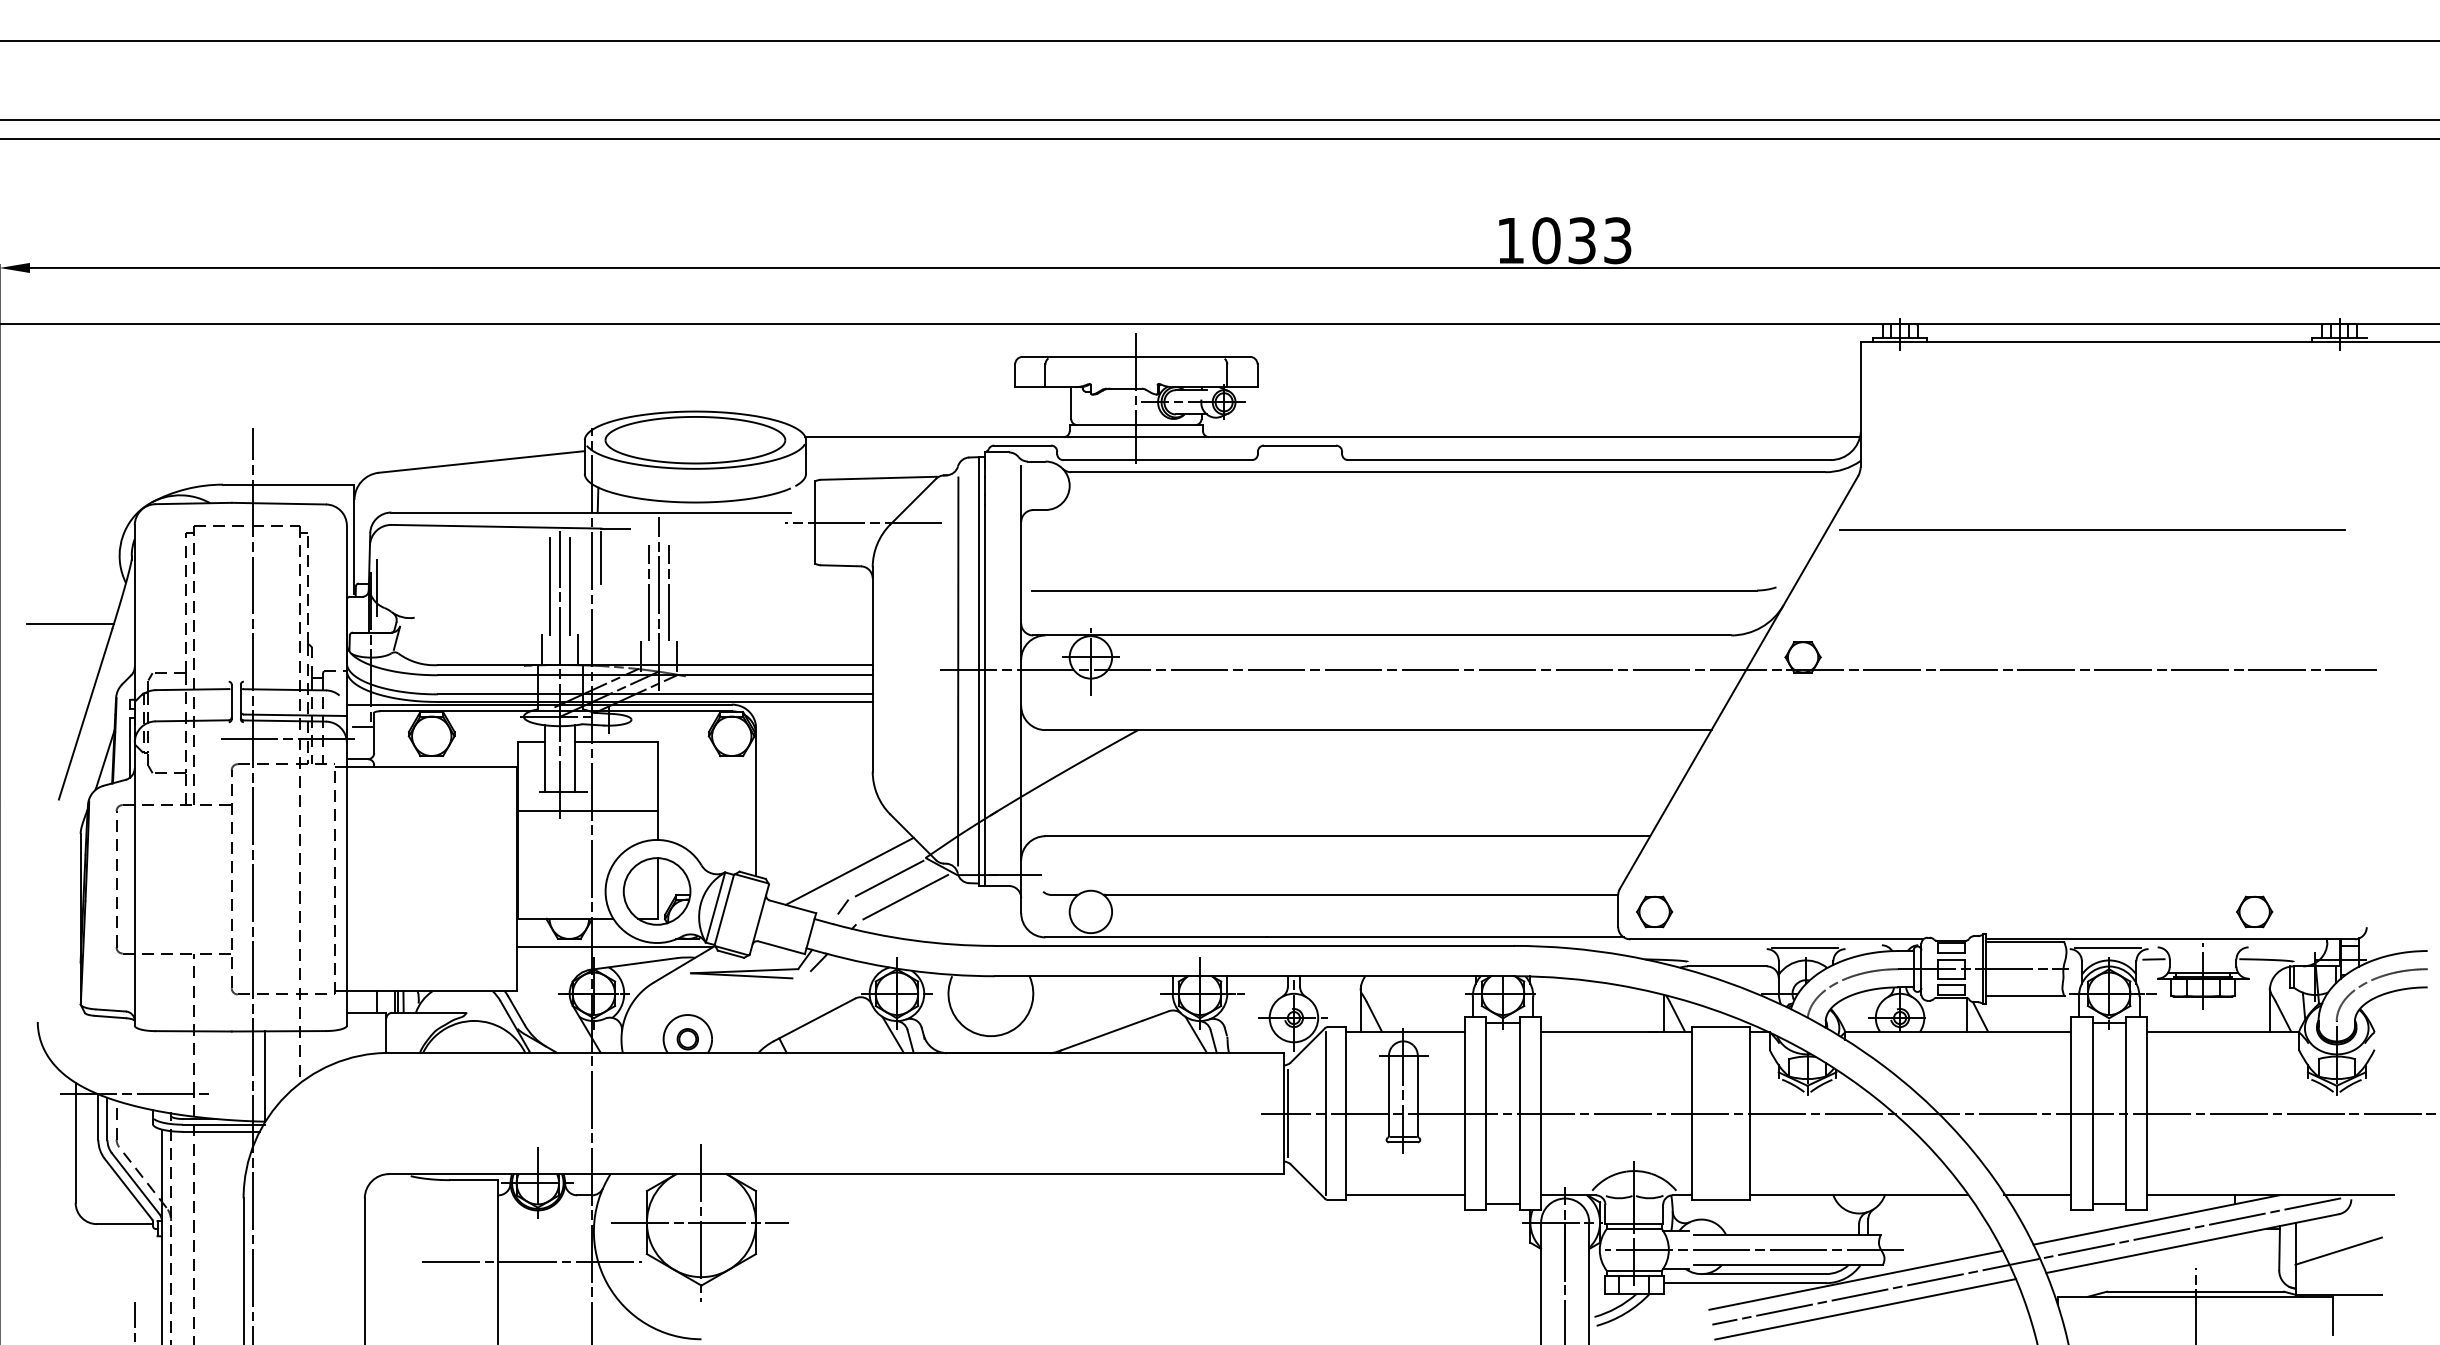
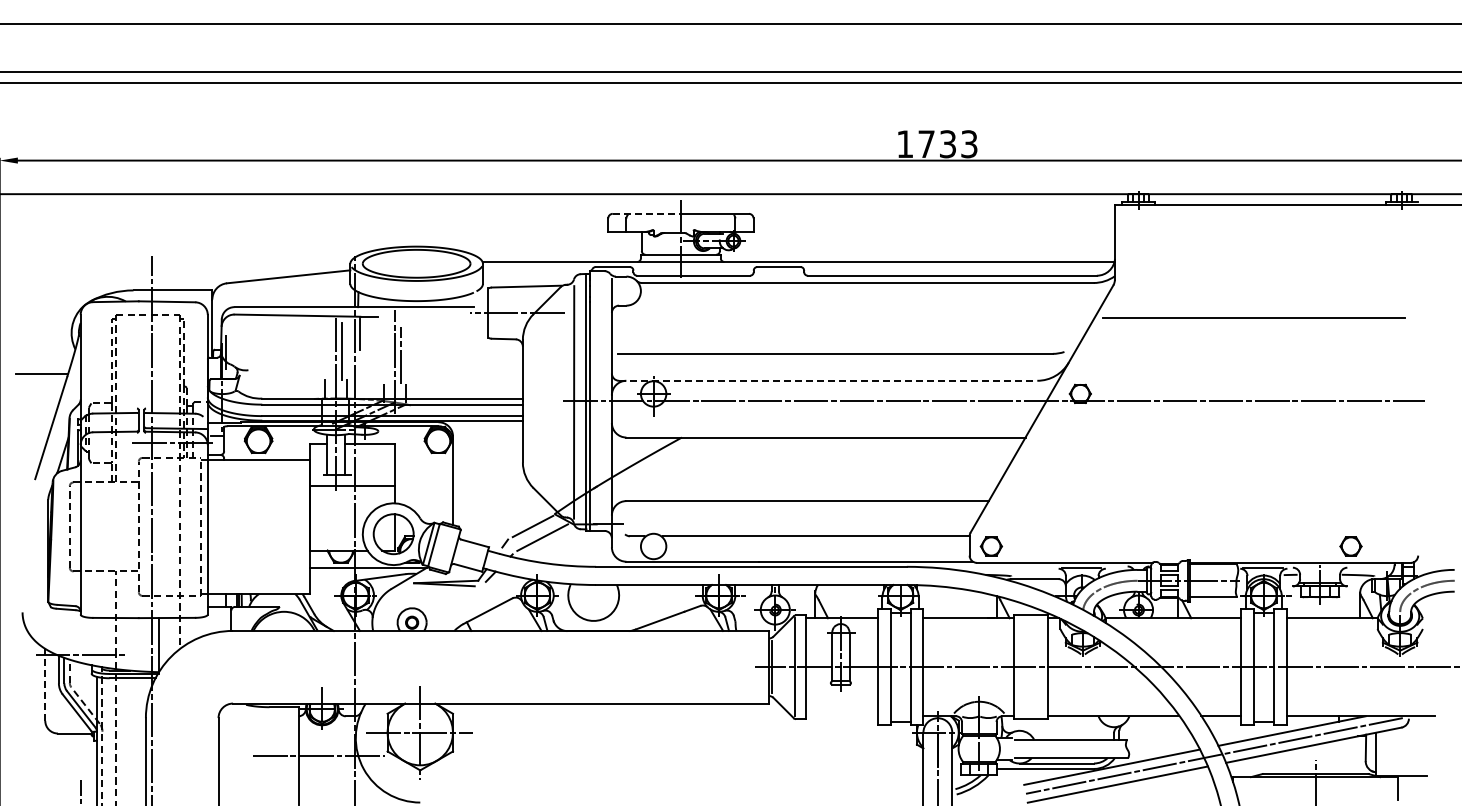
text: (1546, 241) -> (926, 144), 1033 -> 1733
line: (1080, 356) -> (647, 213), solid -> dashed
line: (549, 586) -> (329, 351), removed
line: (648, 593) -> (388, 355), removed
line: (1382, 634) -> (828, 380), solid -> dashed
line: (848, 871) -> (508, 522), removed
line: (76, 1142) -> (45, 684), solid -> dashed
line: (1404, 1195) -> (841, 716), removed
line: (1754, 1250) -> (1051, 749), removed
line: (2338, 1250) -> (1401, 749), removed

